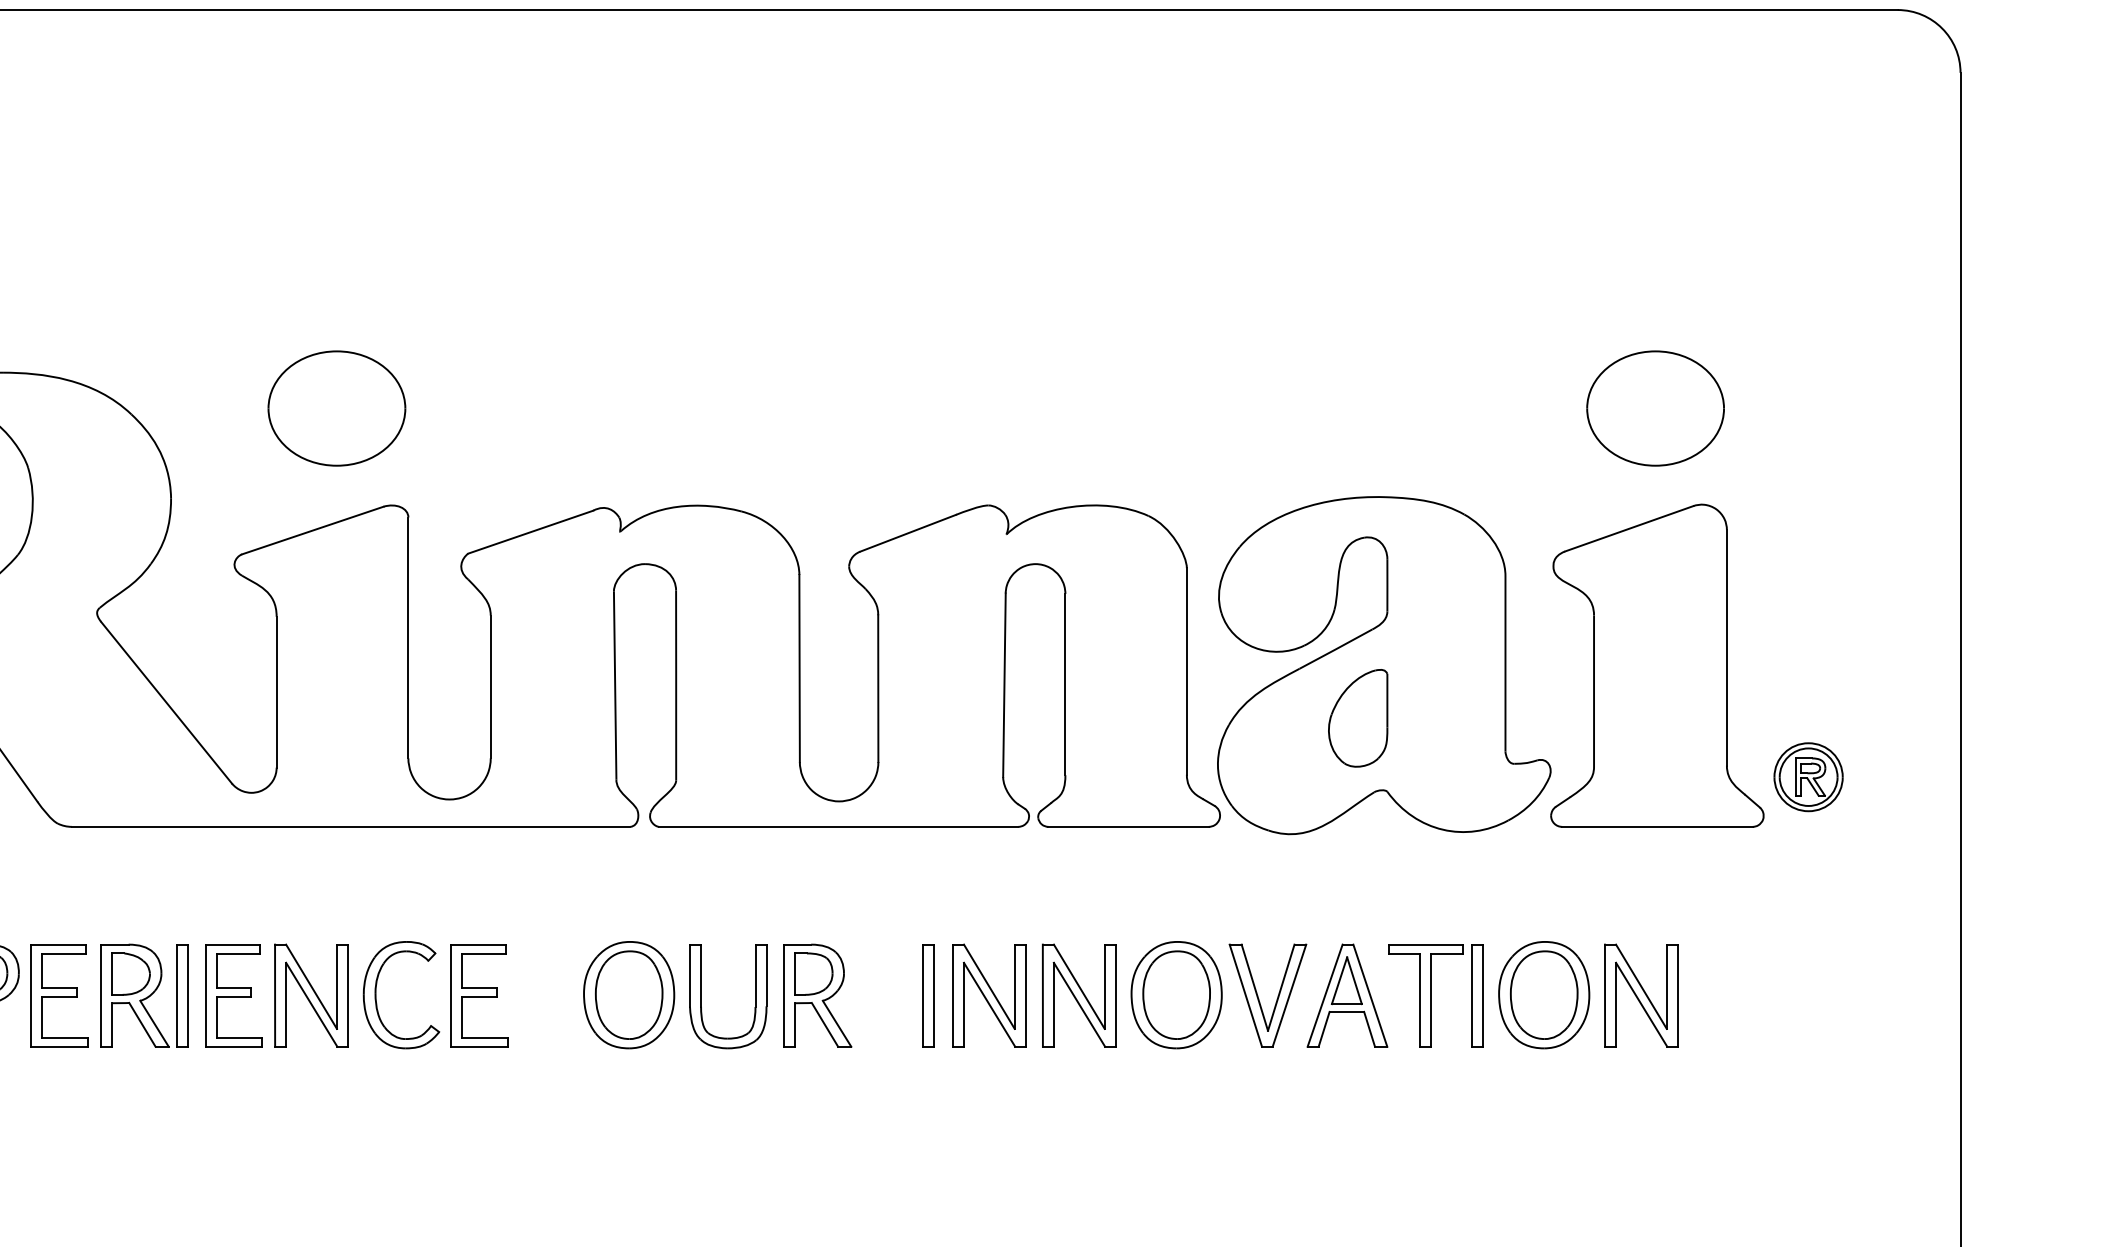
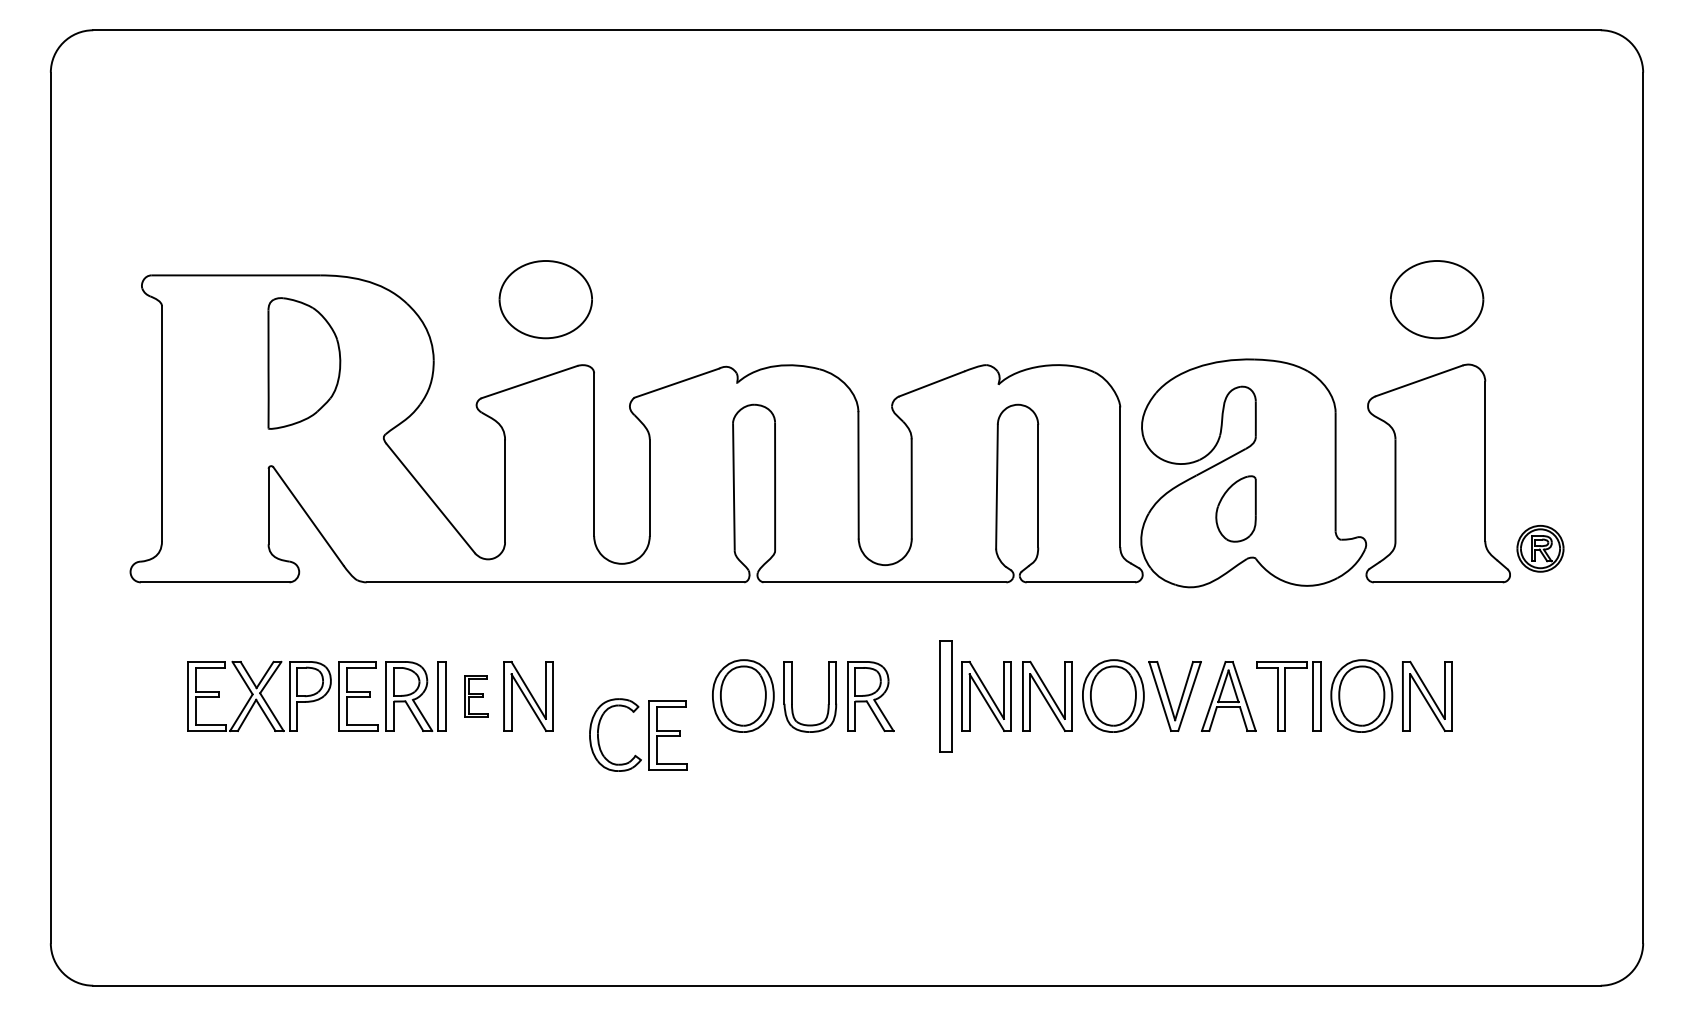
part: (450, 994) -> (648, 734), moved
part: (232, 995) -> (475, 696), size x0.6
part: (928, 995) -> (945, 696), size x1.6

